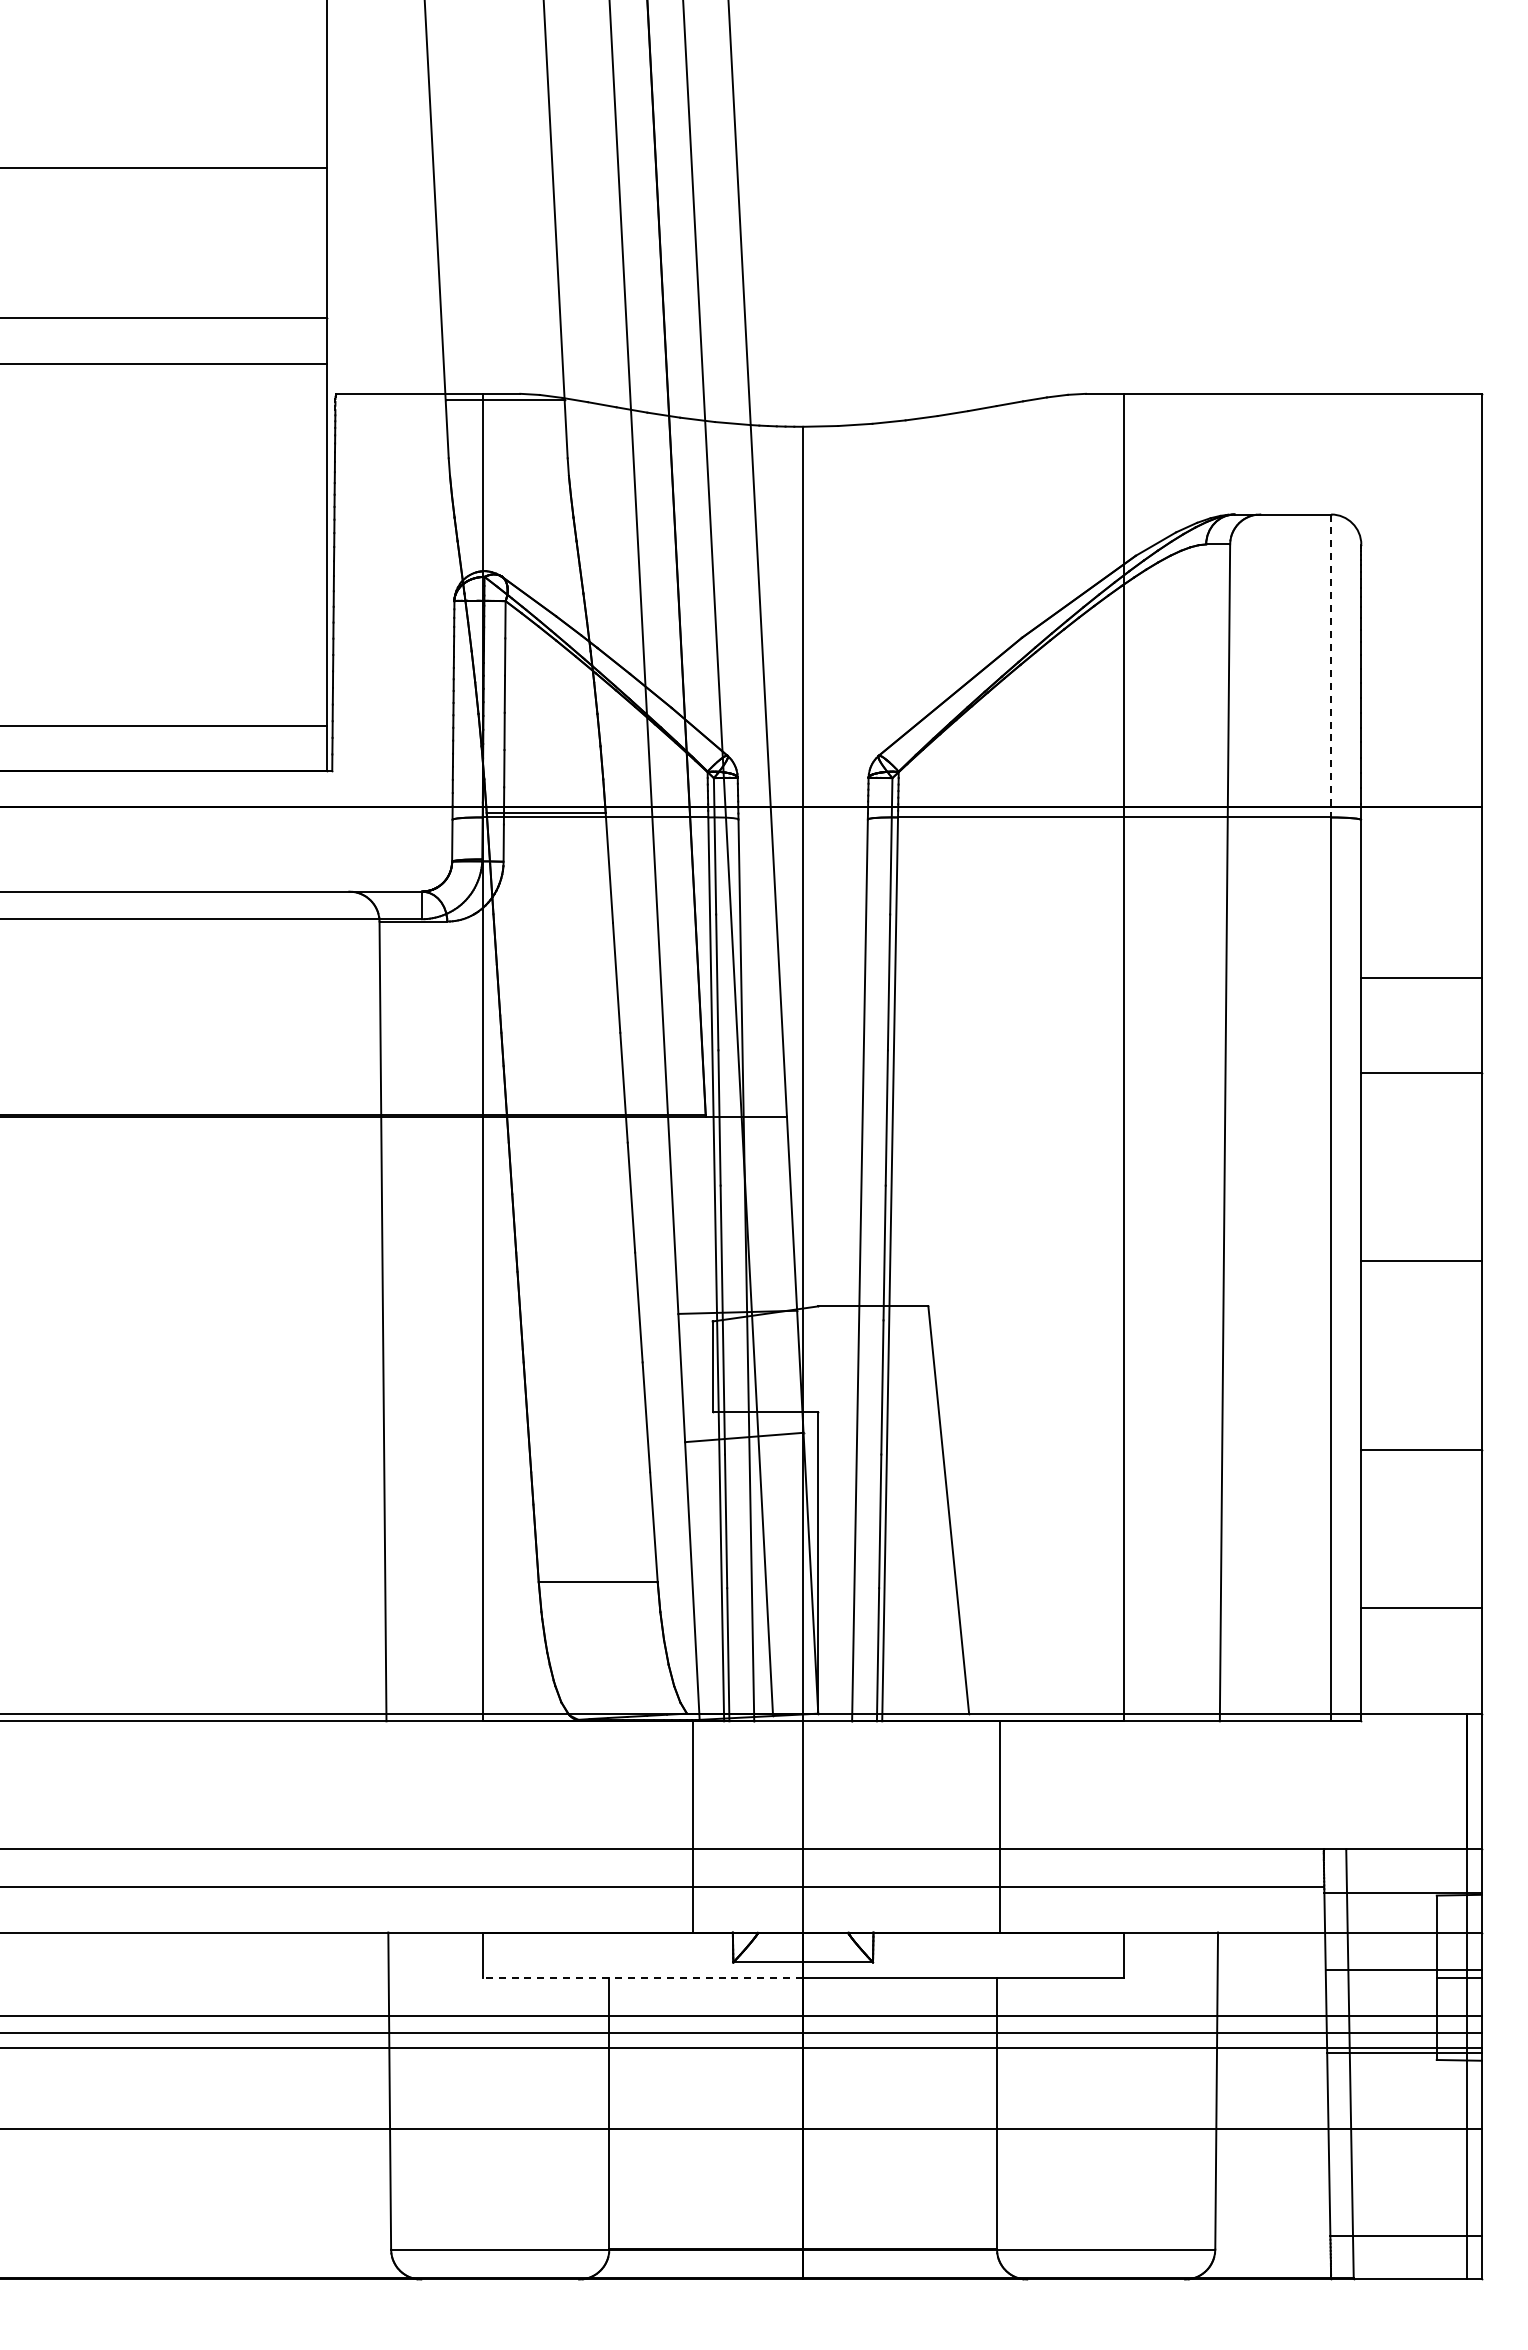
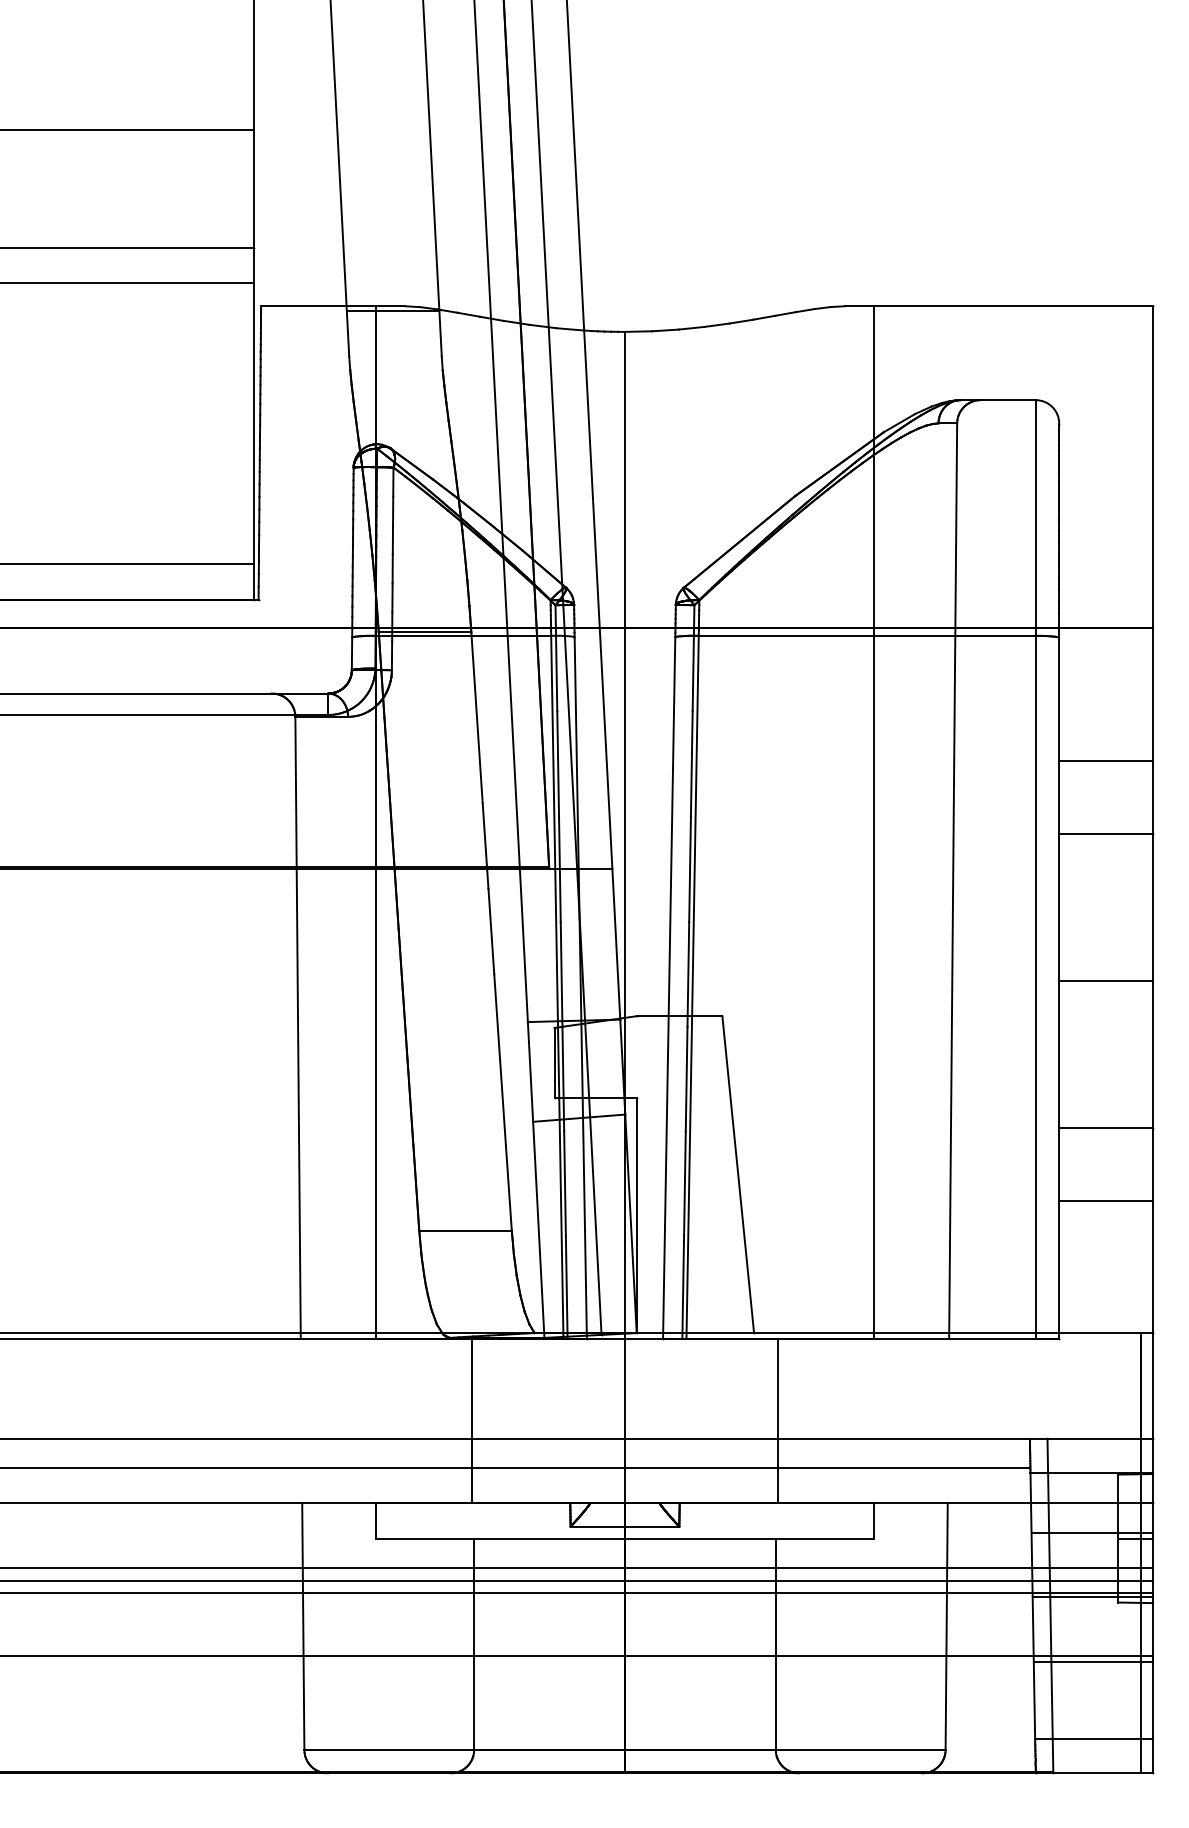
line: (1331, 666) -> (1036, 518), dashed -> solid
line: (1421, 1608) -> (1106, 1201), moved
line: (693, 1826) -> (471, 1420), moved
line: (642, 1977) -> (499, 1538), dashed -> solid
line: (1405, 2136) -> (1093, 1662), added

